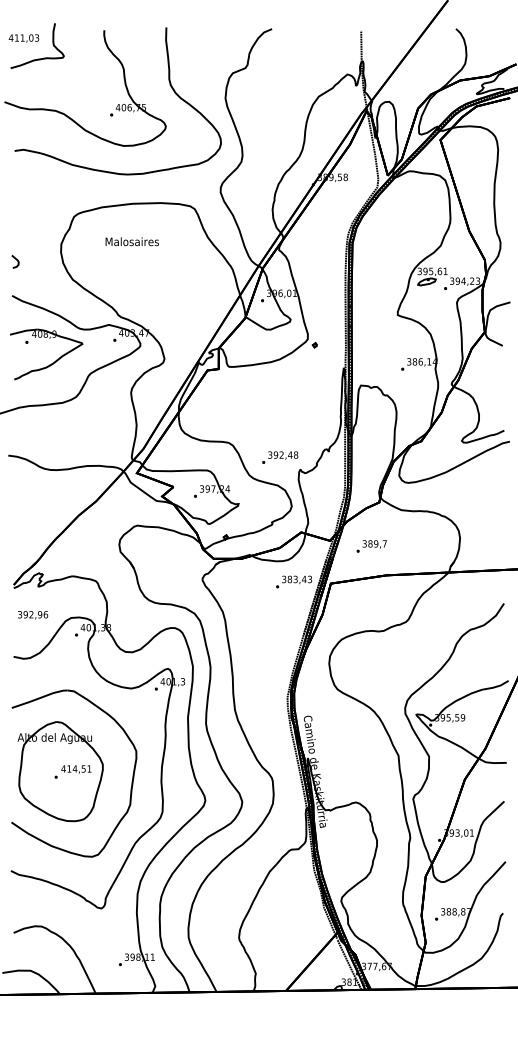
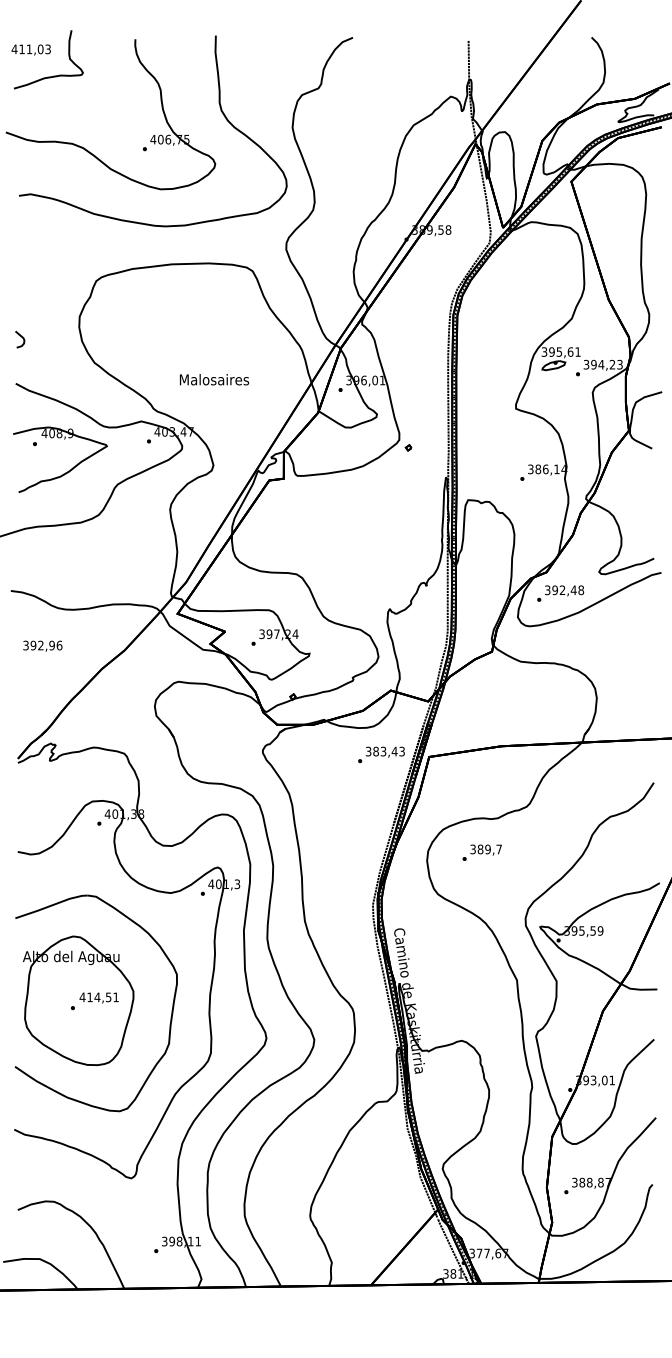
text: (131, 241) -> (213, 379), moved
text: (280, 457) -> (561, 593), moved
text: (371, 546) -> (481, 852), moved
text: (33, 615) -> (43, 646), moved

